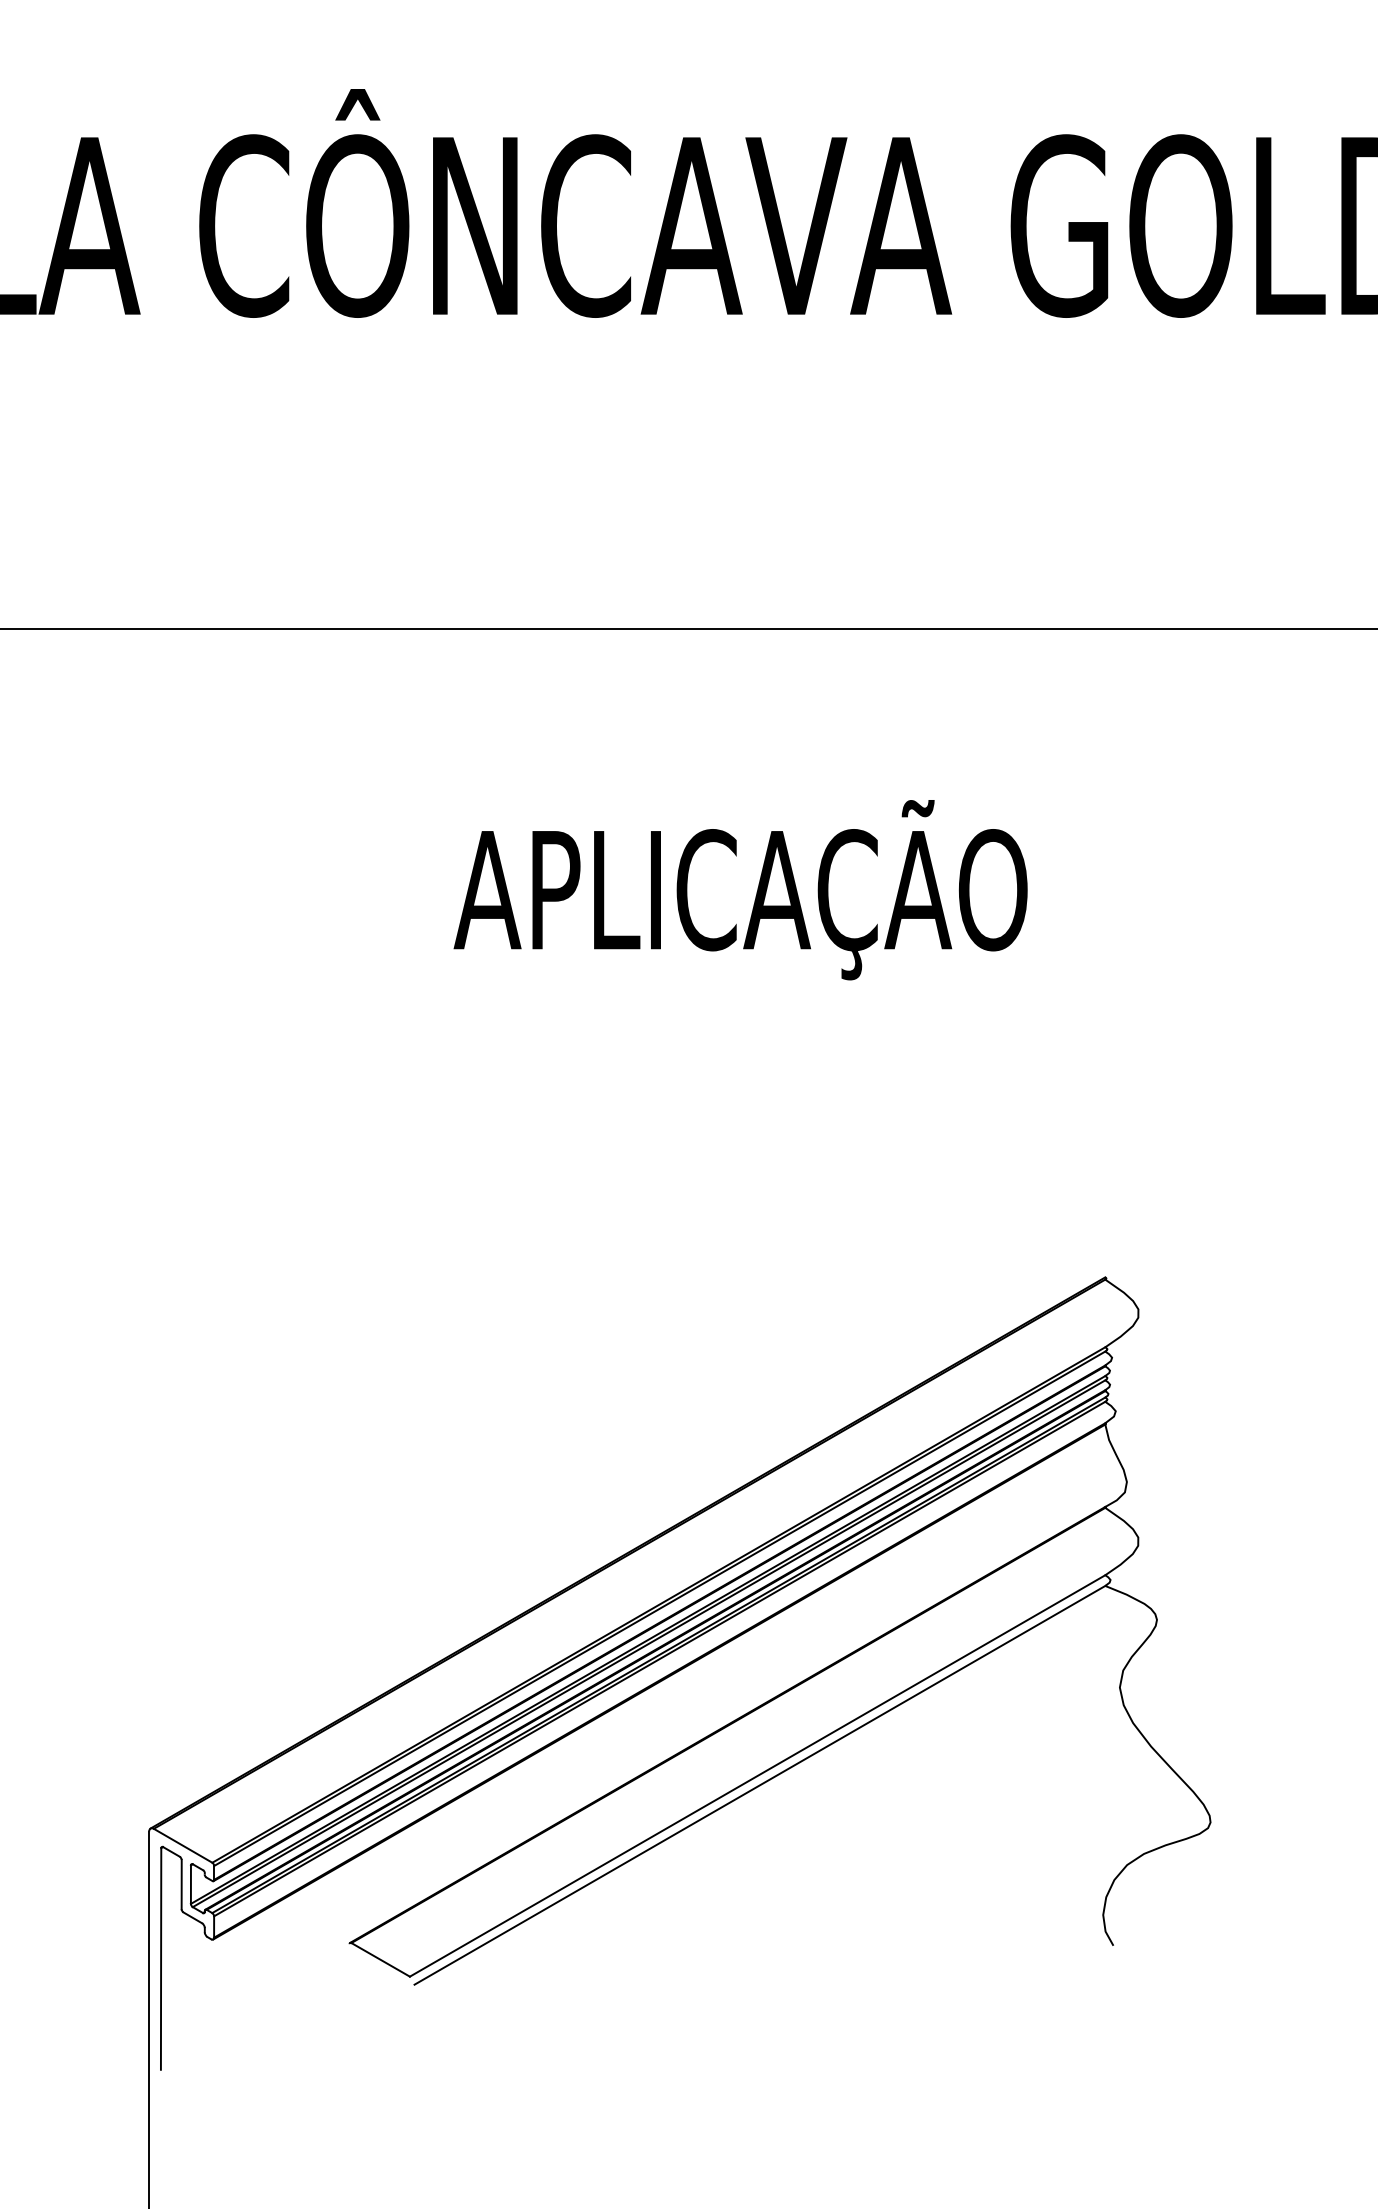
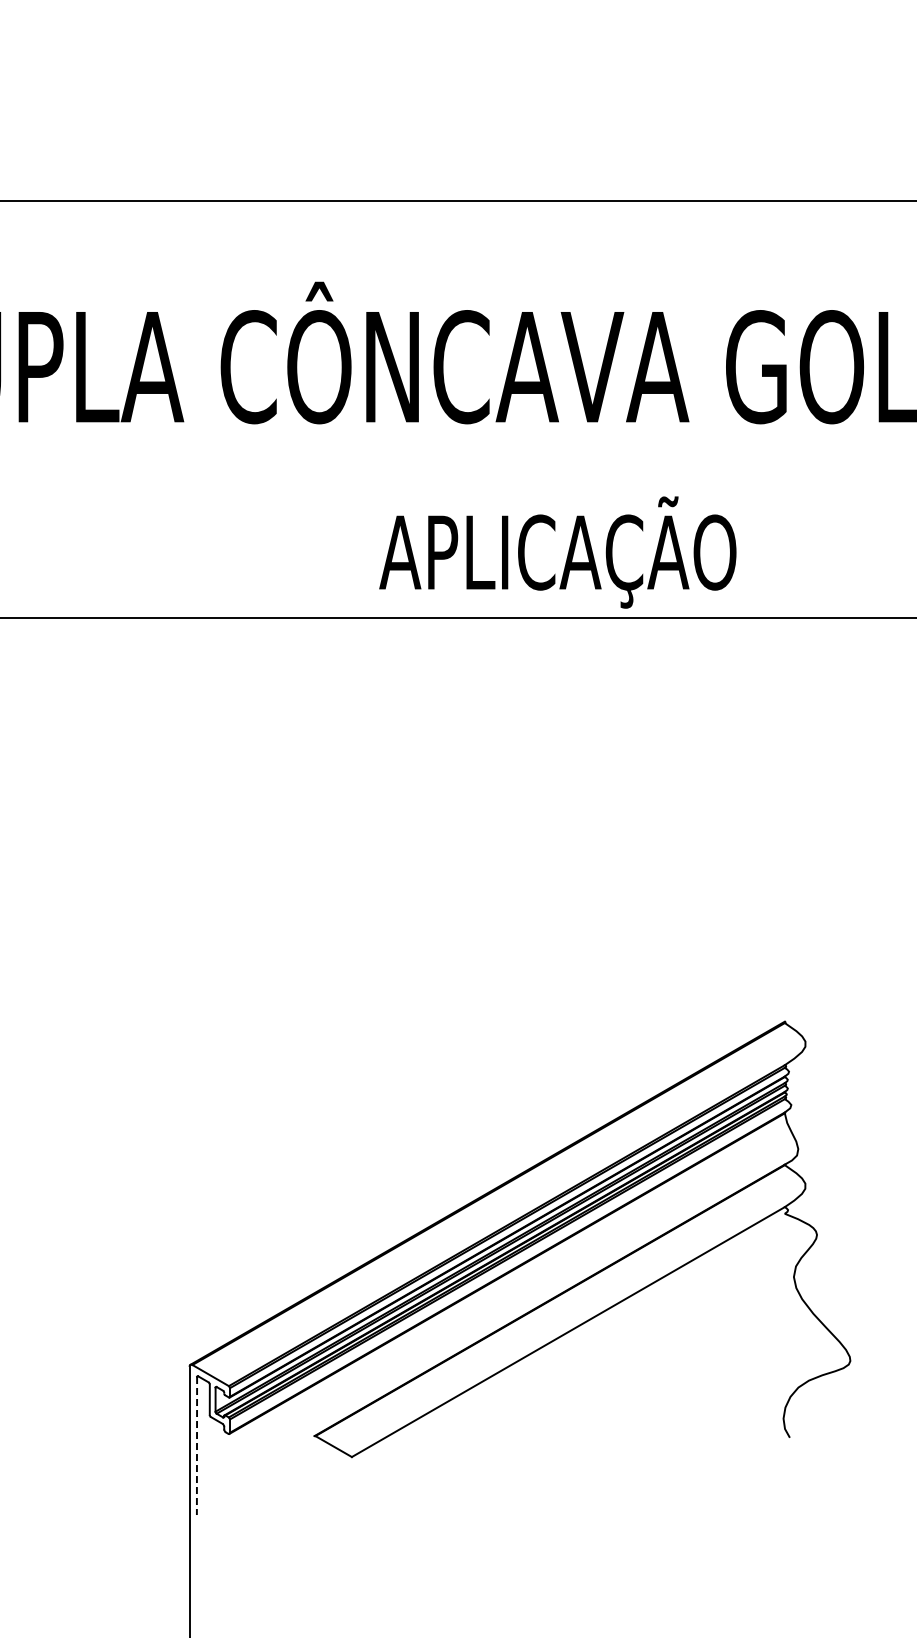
text: (740, 890) -> (557, 552), moved
line: (759, 1784) -> (569, 1337), removed
line: (161, 1959) -> (197, 1446), solid -> dashed

